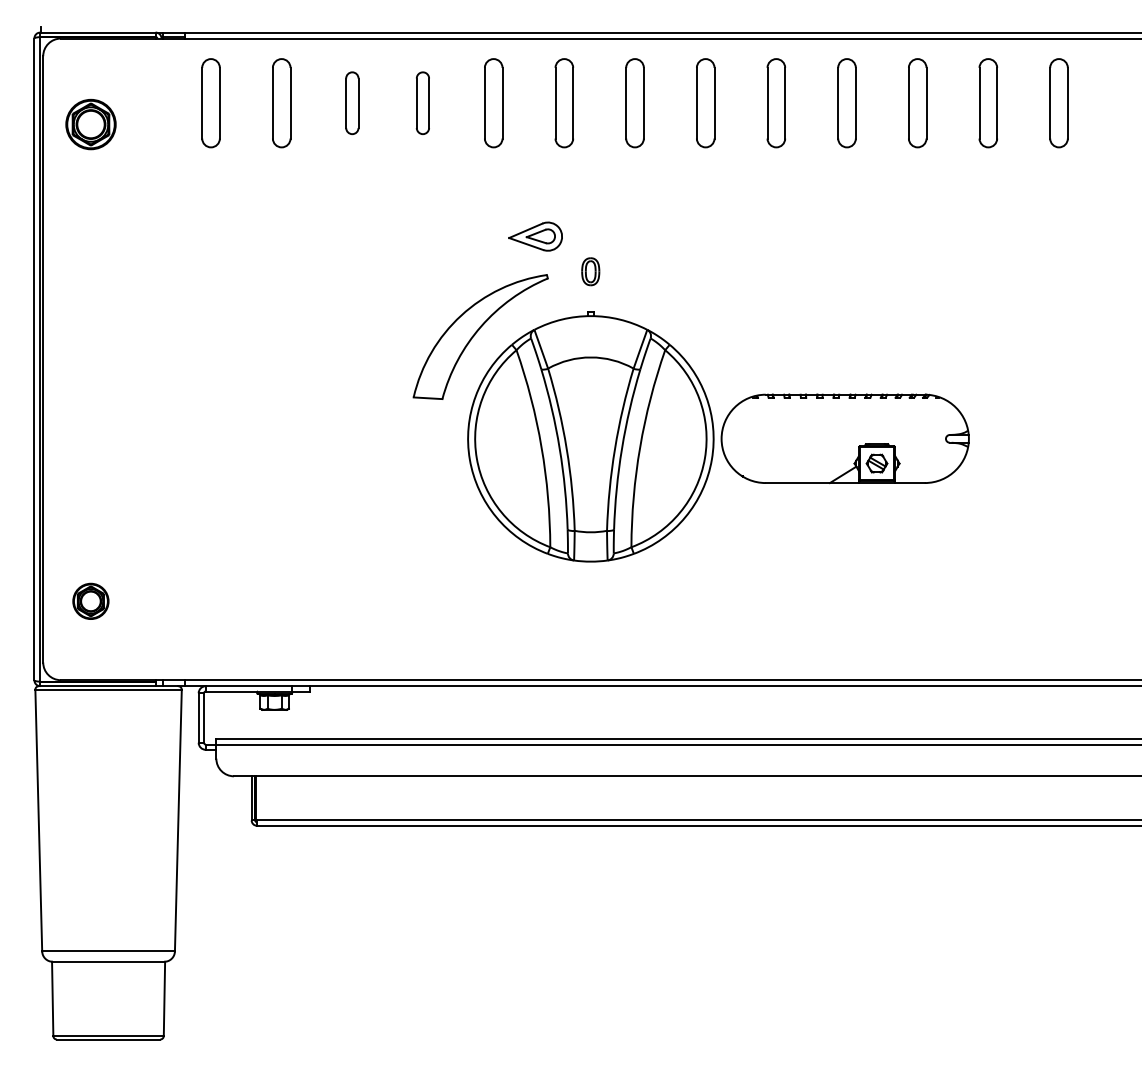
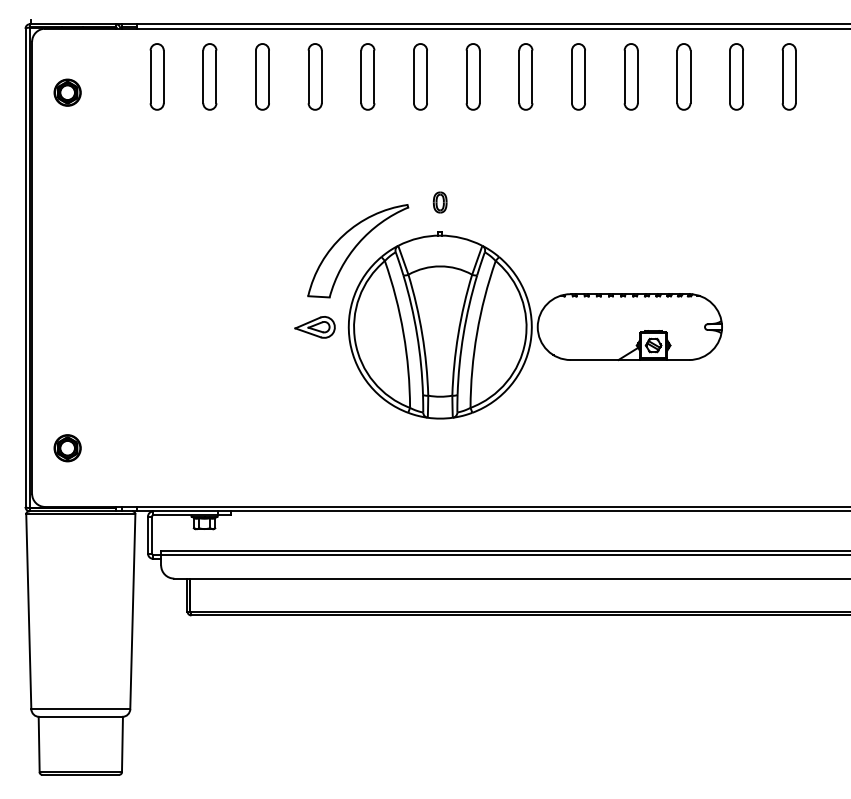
part: (352, 102) -> (262, 76), size x1.43
part: (422, 102) -> (314, 76), size x1.43
part: (90, 124) -> (67, 92), size x0.71
part: (534, 236) -> (314, 327), moved

